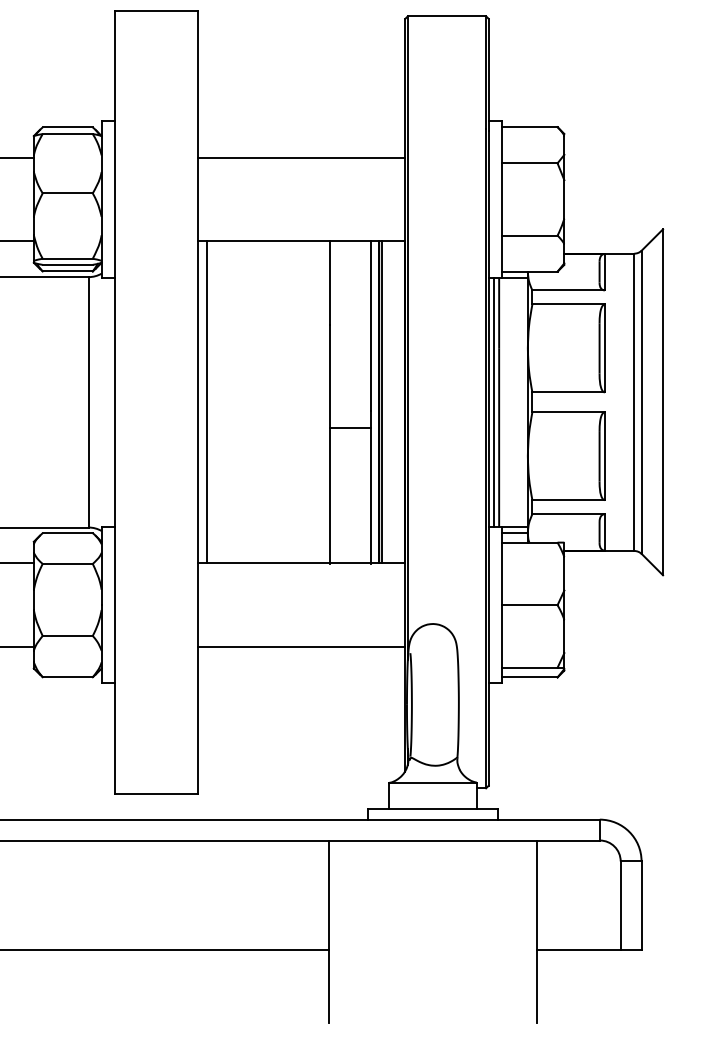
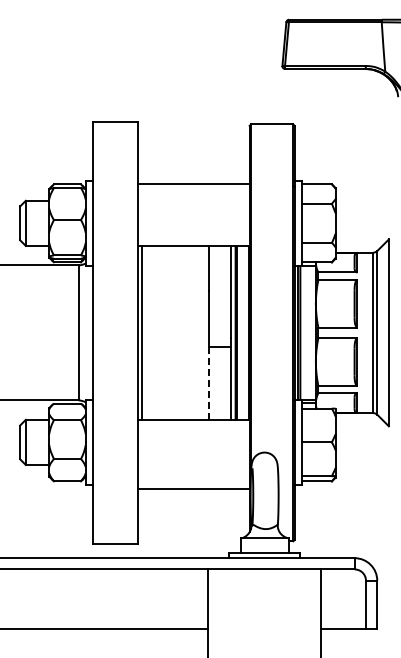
line: (301, 157) -> (193, 183), moved
line: (328, 496) -> (208, 383), solid -> dashed
line: (301, 646) -> (193, 488), moved

